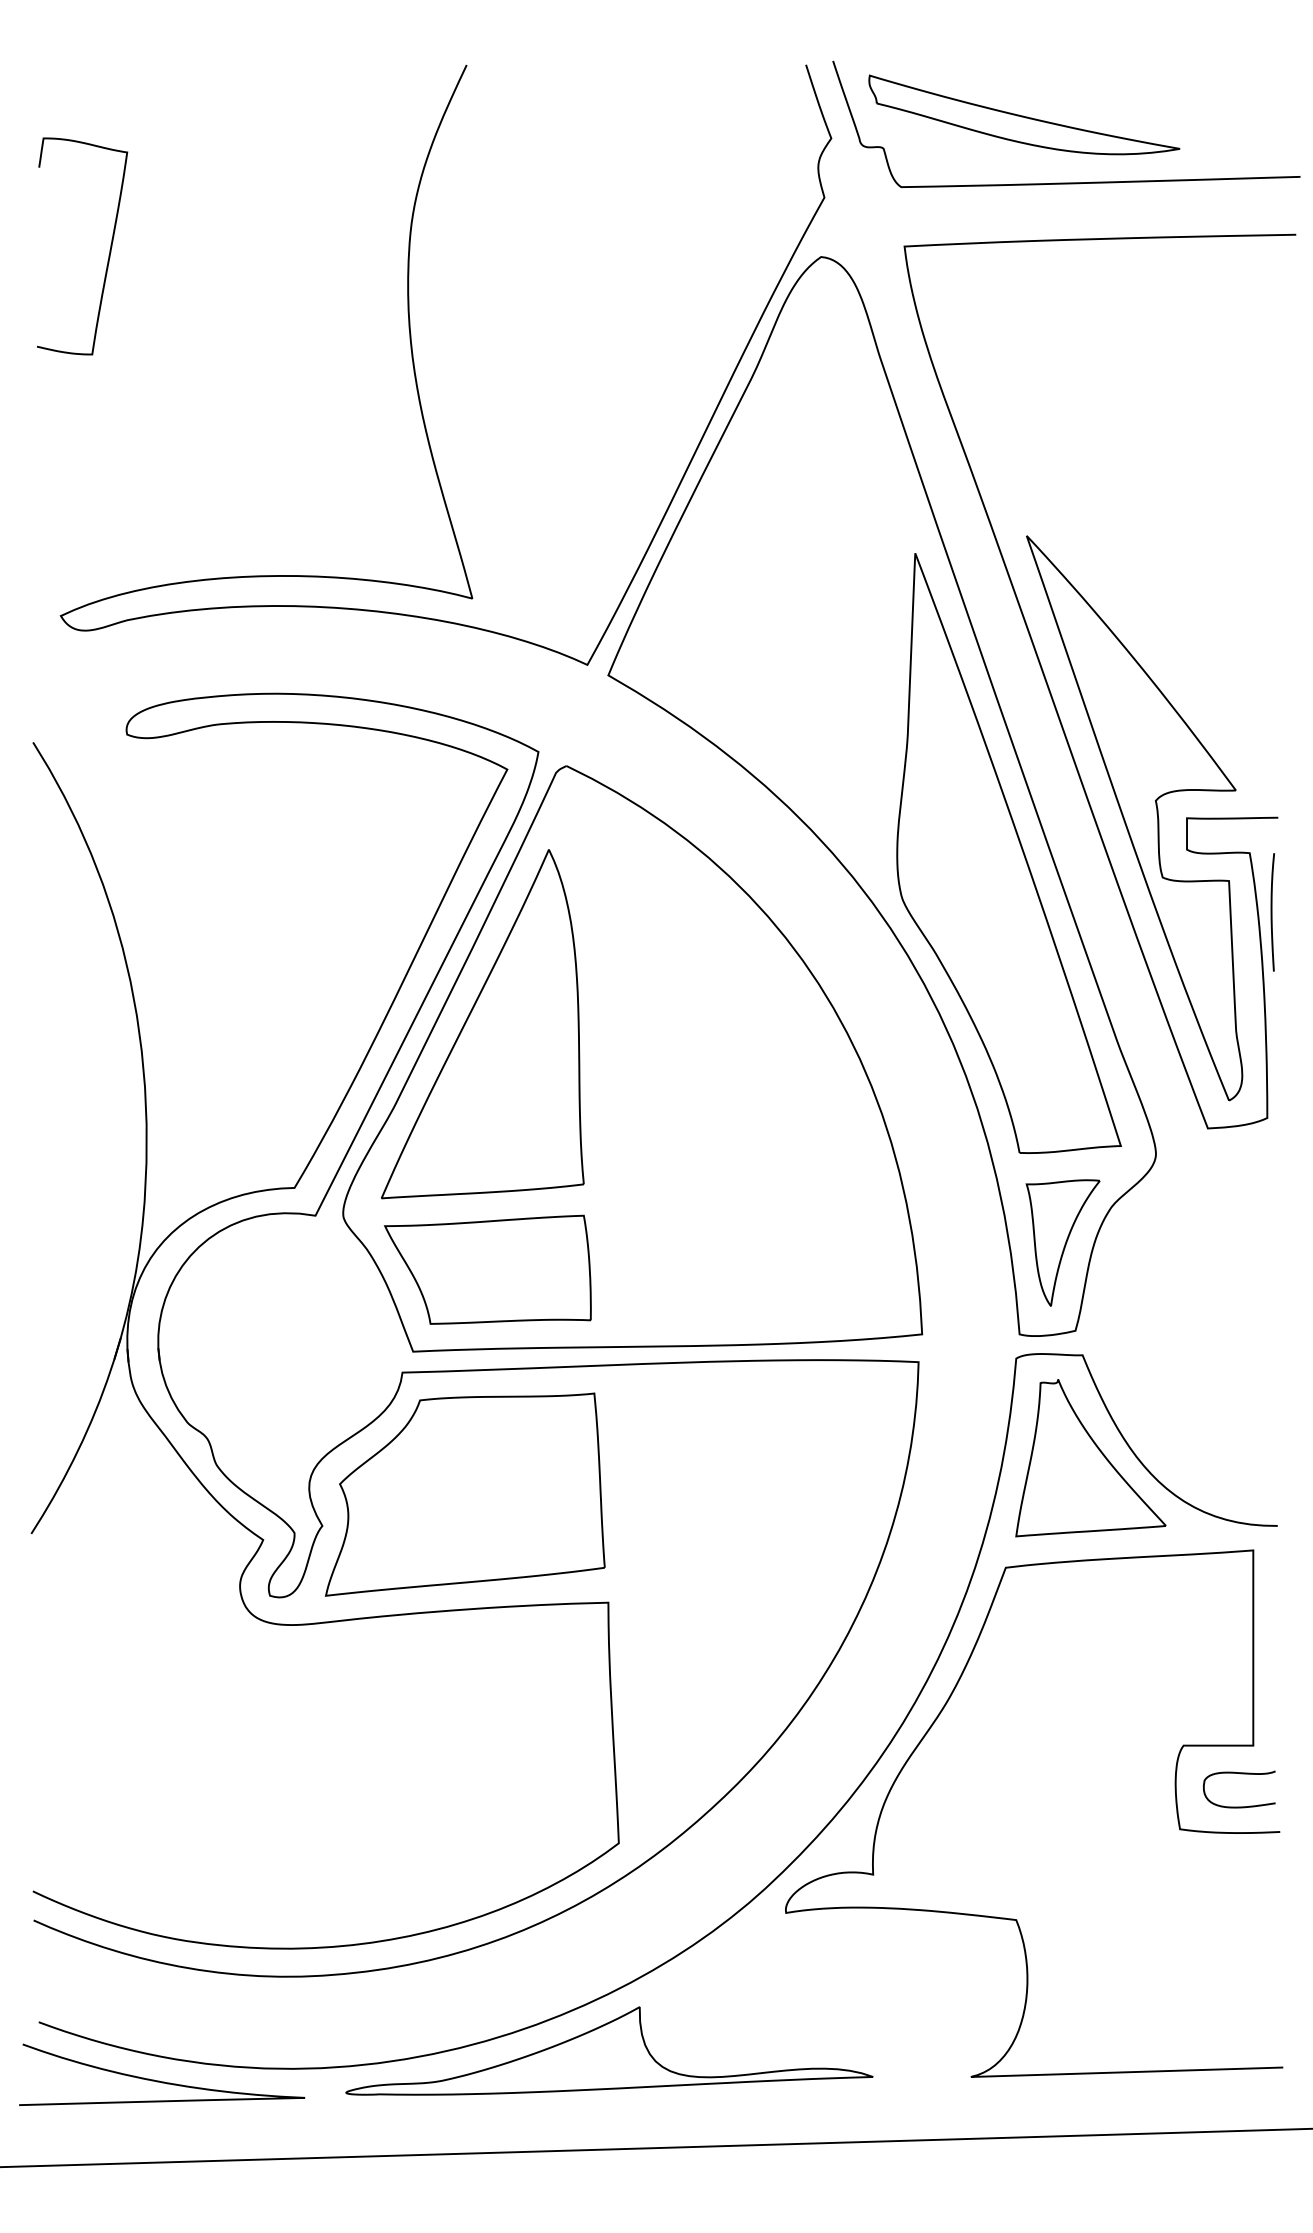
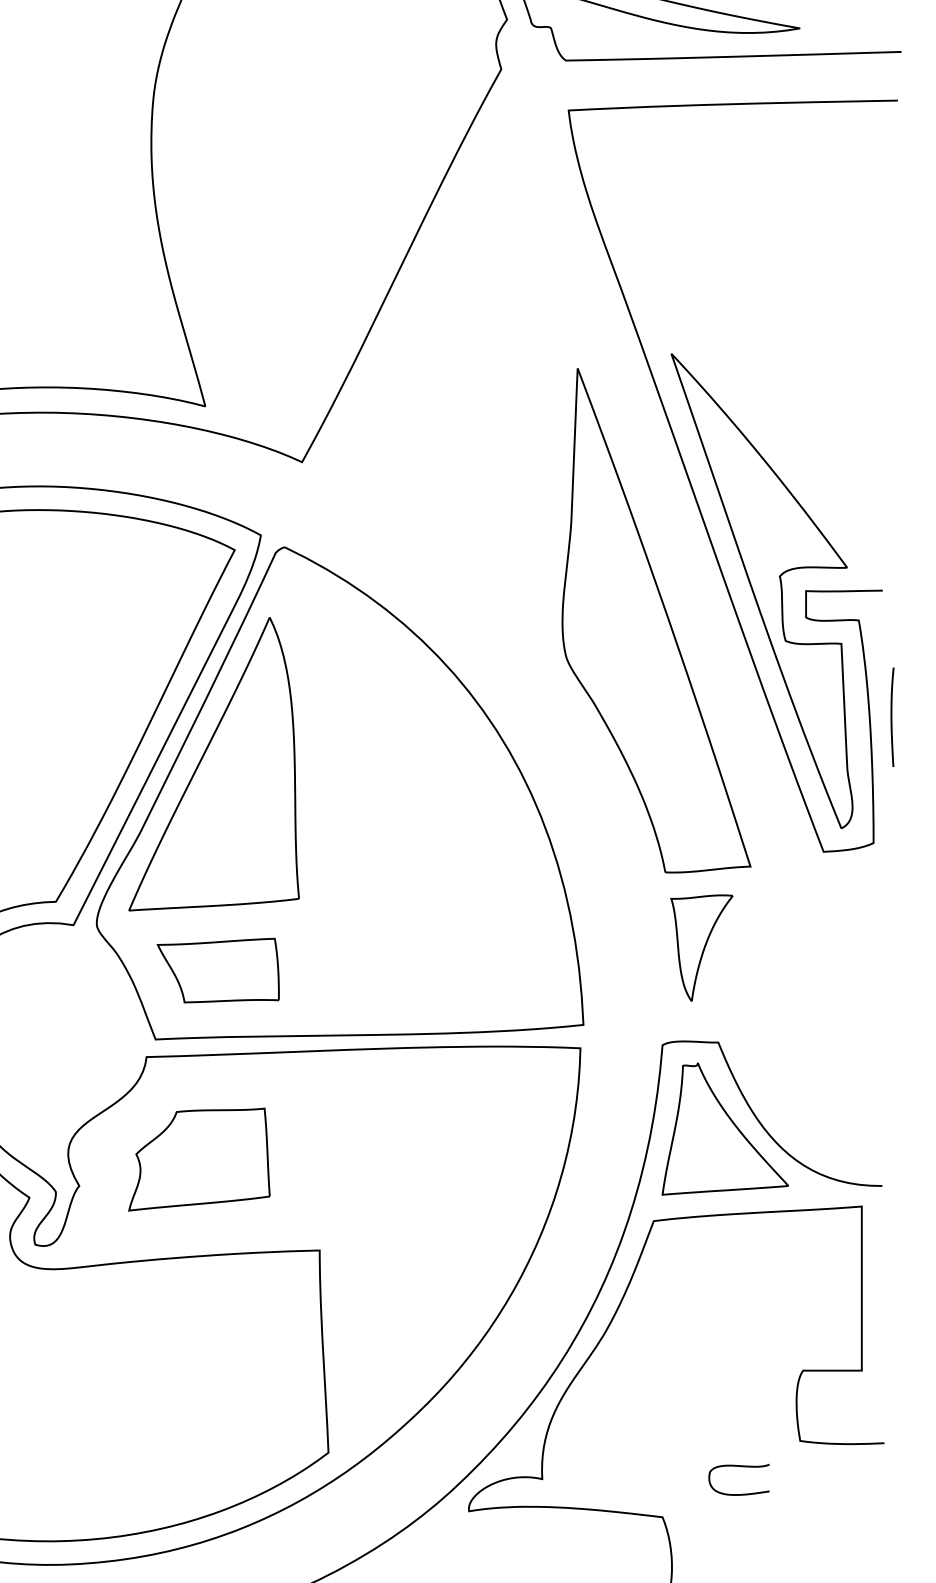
part: (881, 796) -> (549, 572), removed
curve: (1272, 912) -> (892, 717), moved
part: (487, 1269) -> (218, 970), size x0.7
part: (465, 1494) -> (199, 1159), size x0.6
curve: (1240, 1774) -> (740, 1467), moved

